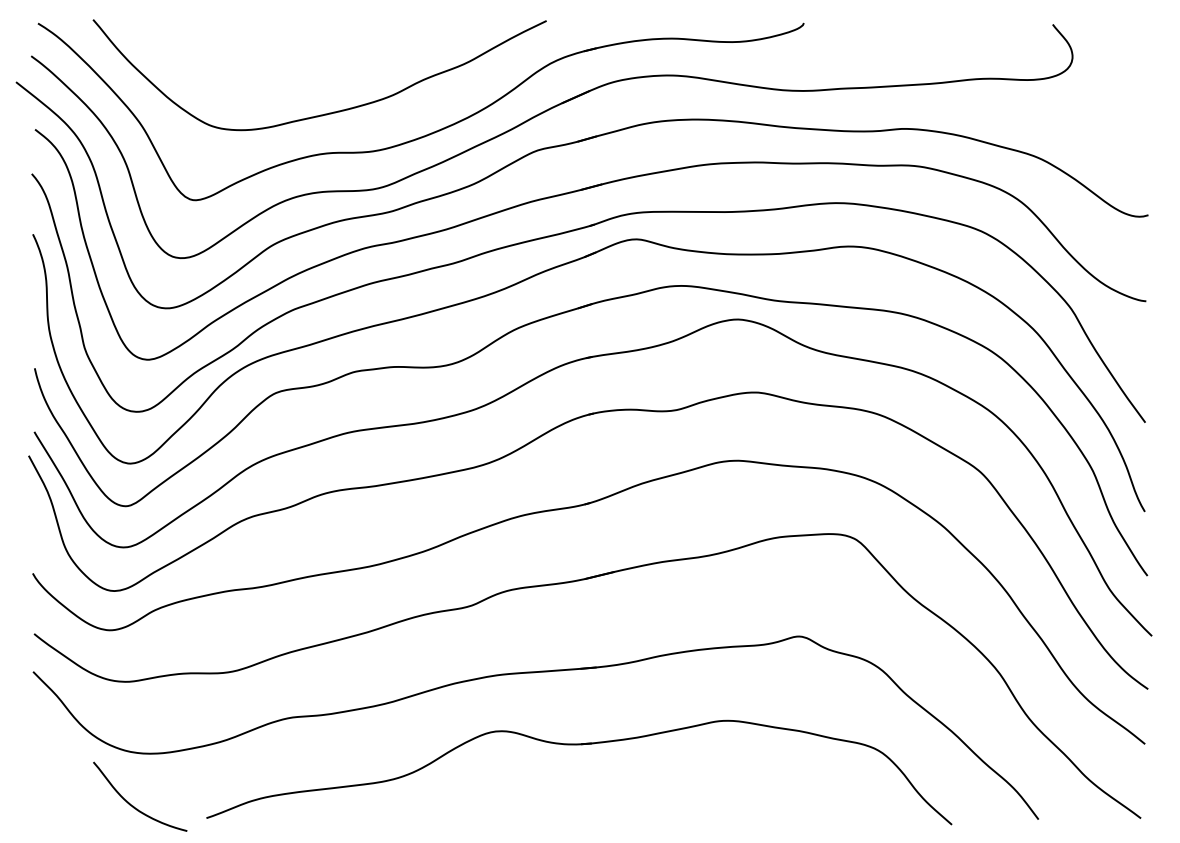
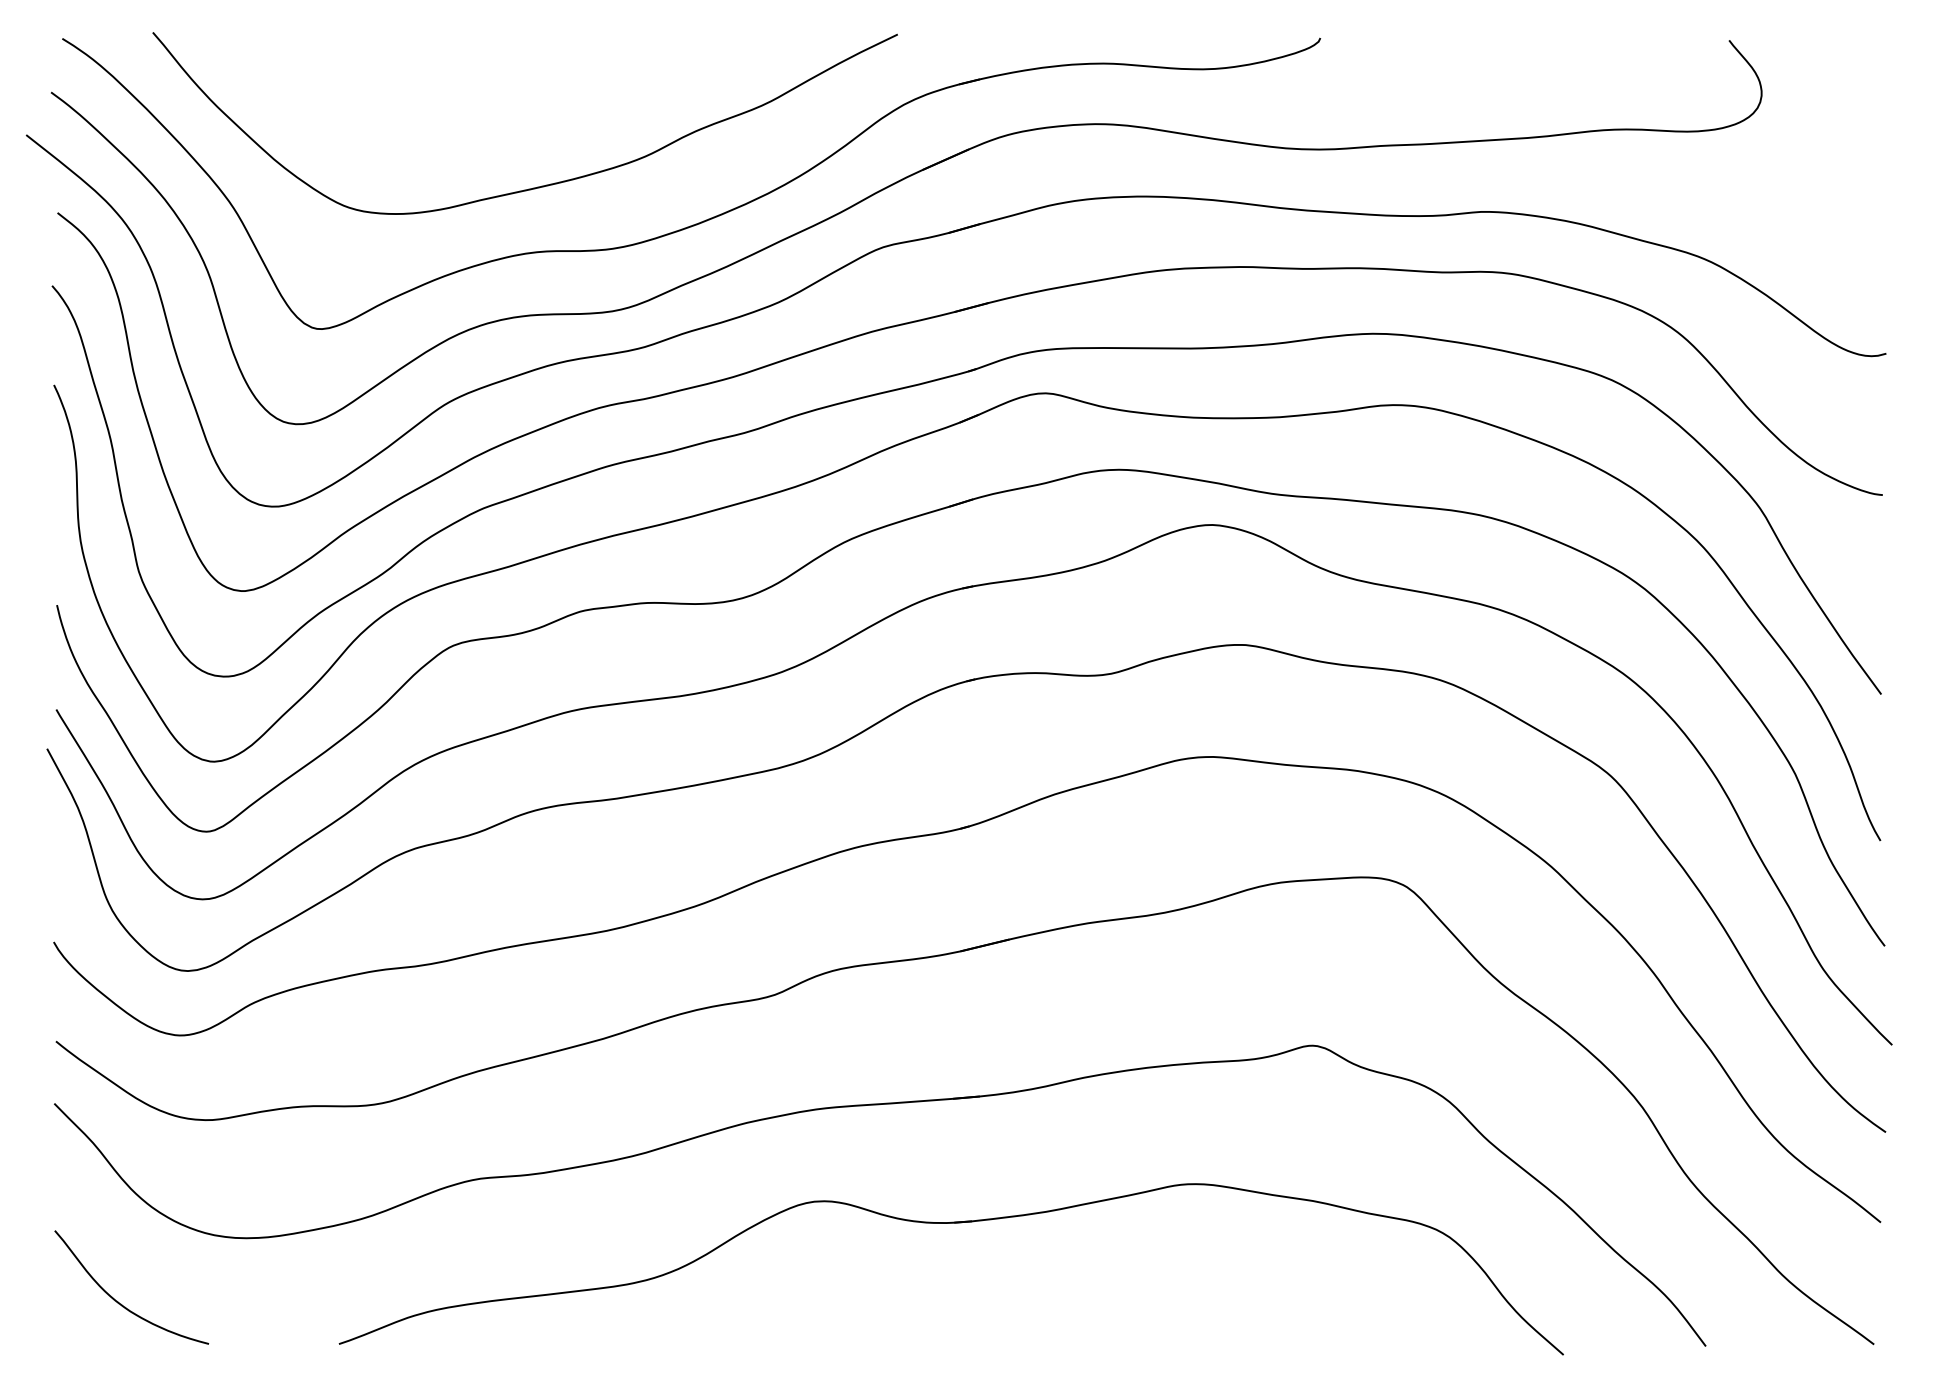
curve: (133, 805) -> (120, 1301), moved

